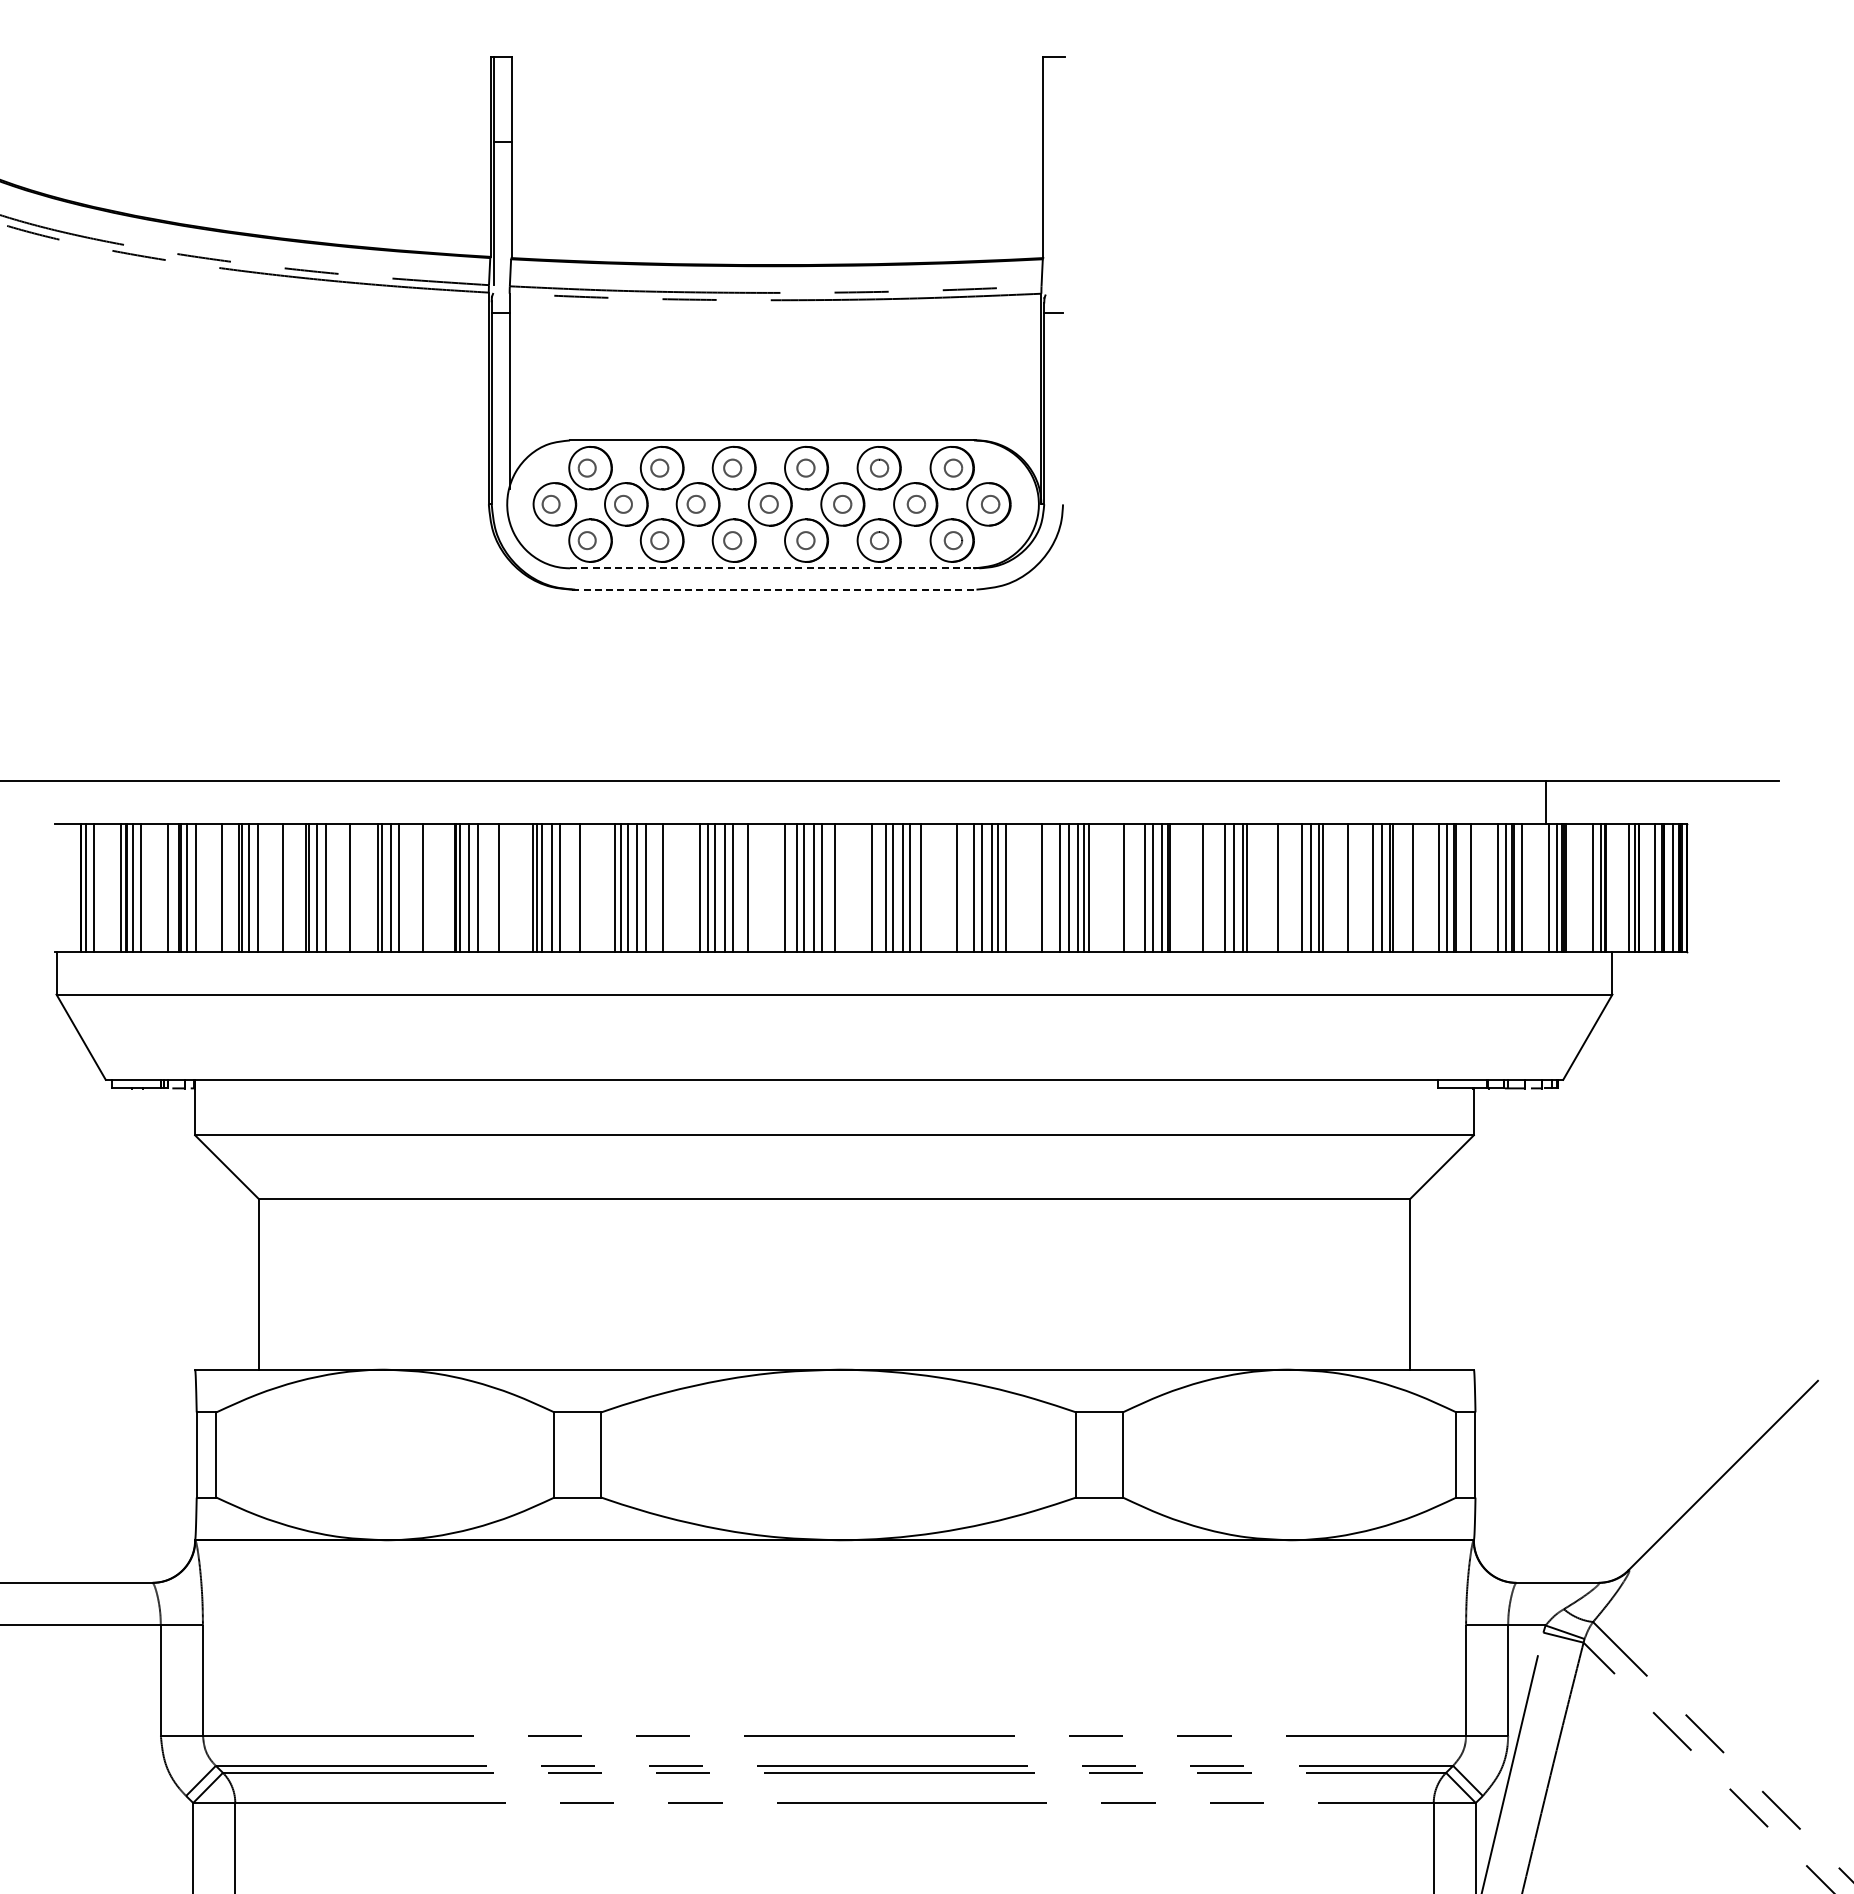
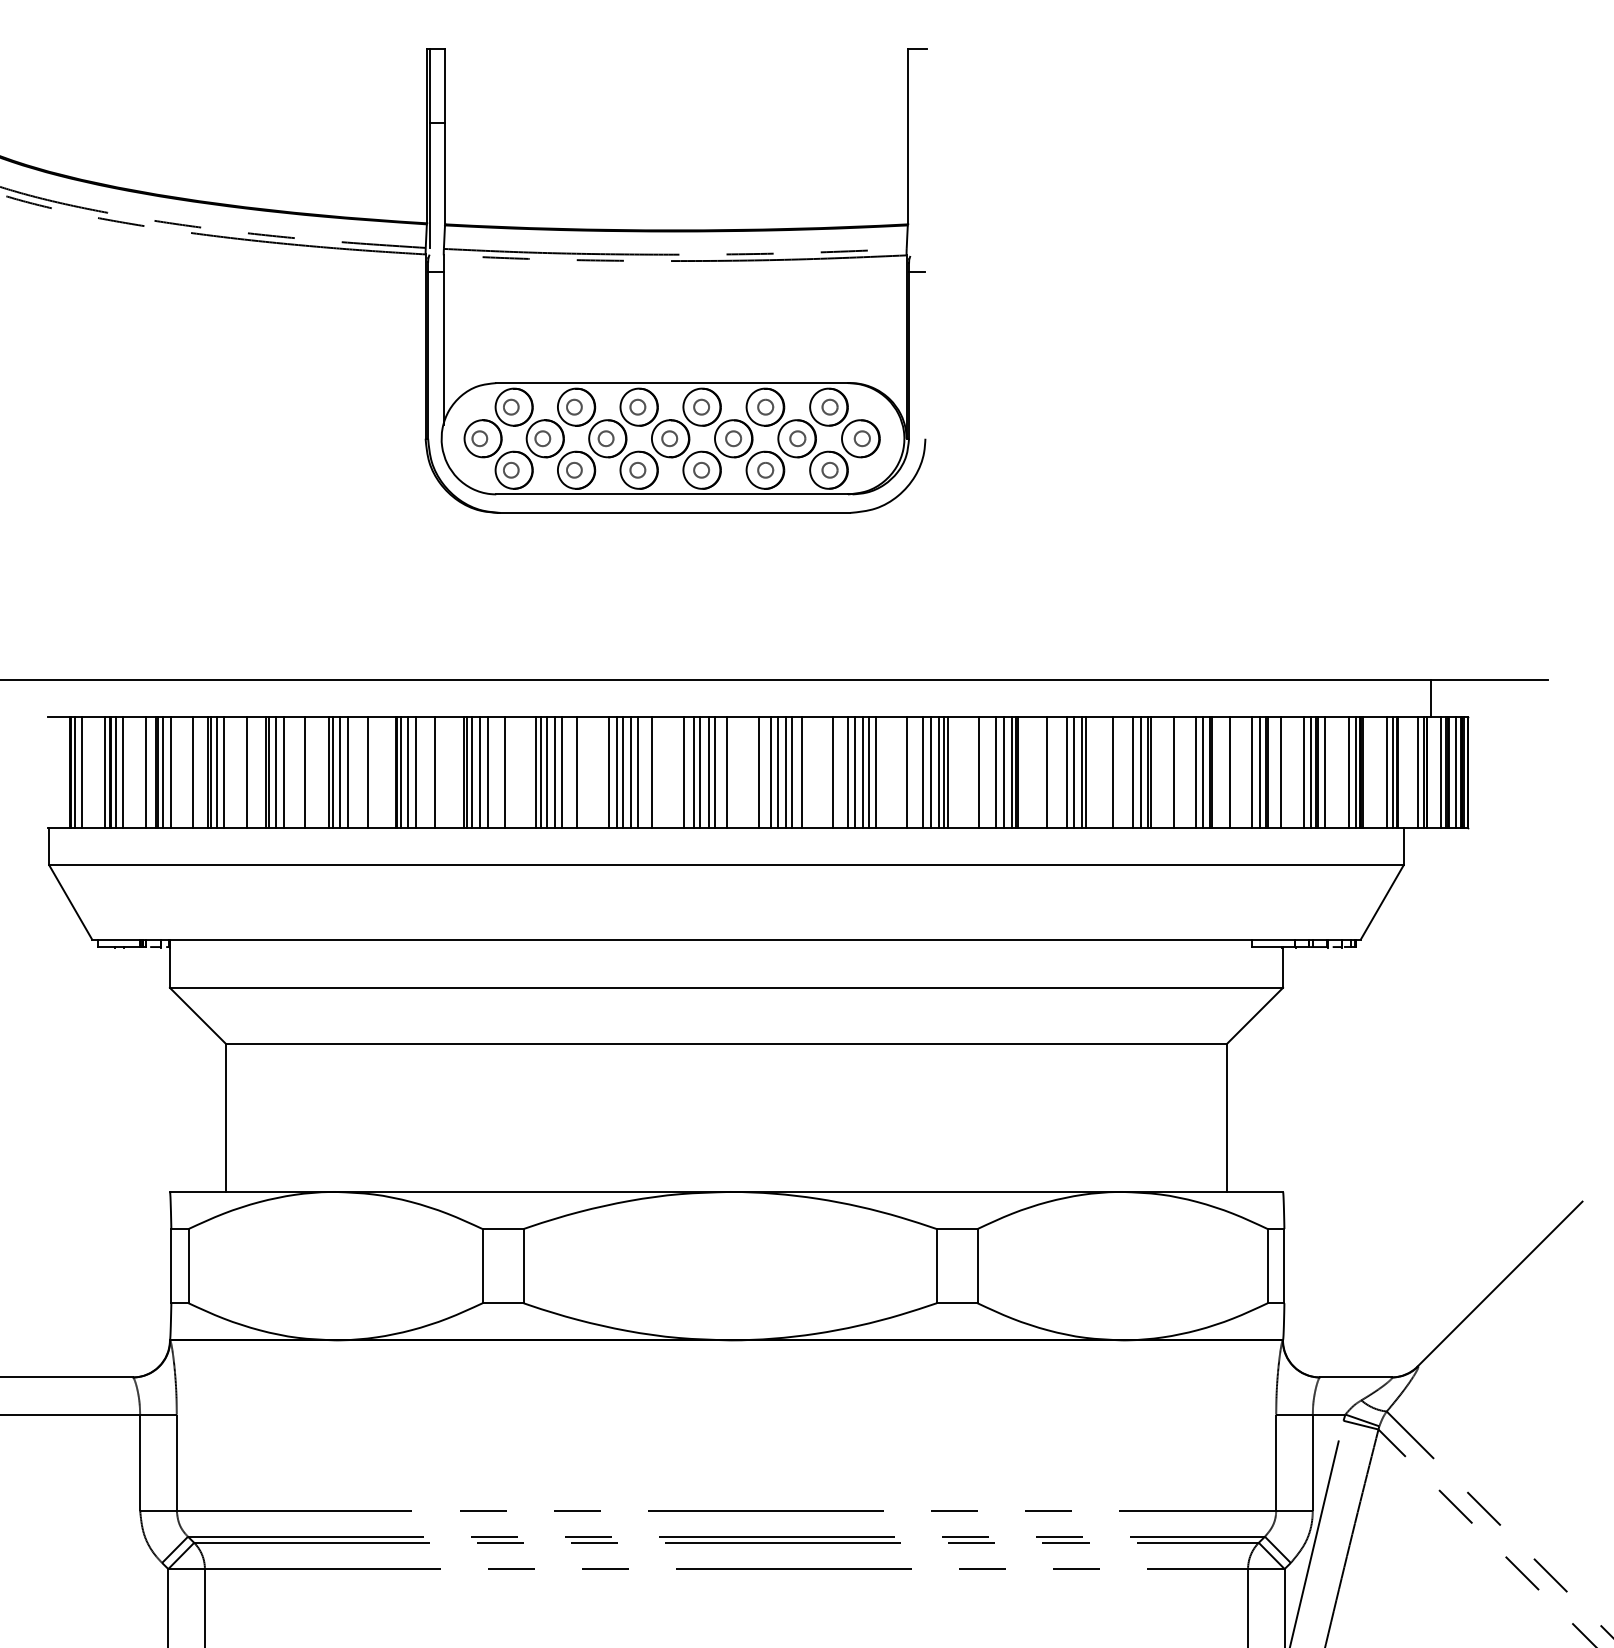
line: (772, 568) -> (672, 494), dashed -> solid
line: (774, 589) -> (674, 512), dashed -> solid
line: (1546, 802) -> (1431, 698), moved

